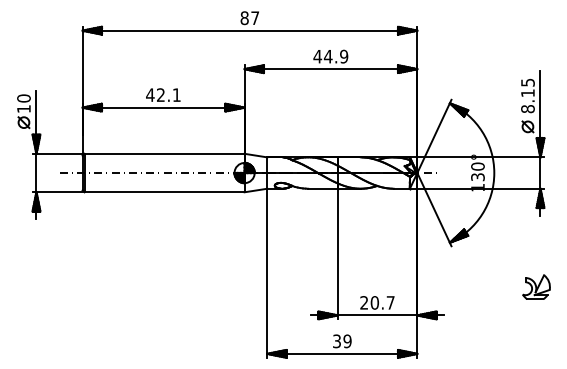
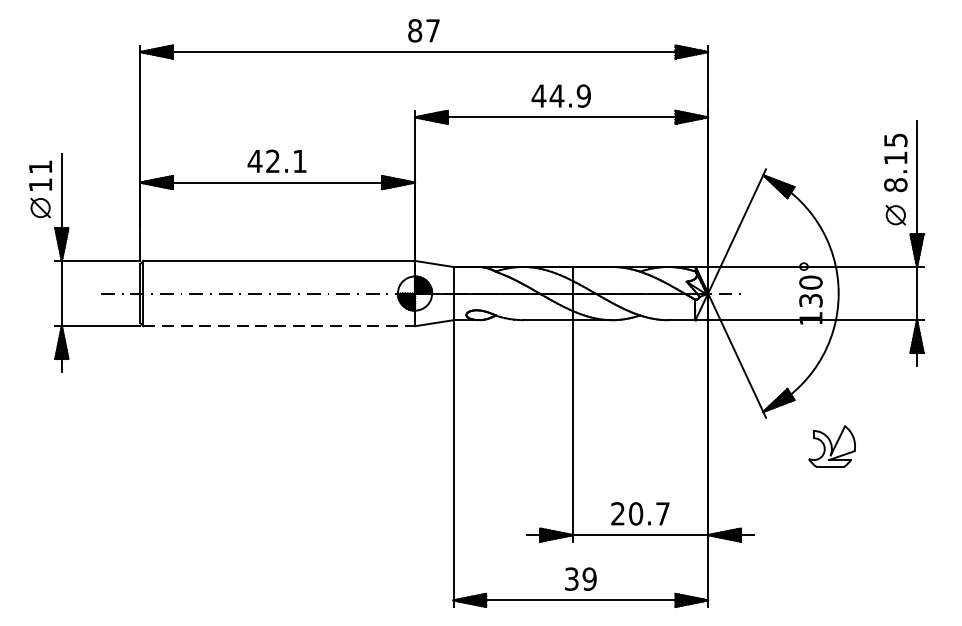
text: (23, 98) -> (39, 167), 10 -> 11
line: (165, 192) -> (280, 326), solid -> dashed
part: (536, 286) -> (832, 445), moved

